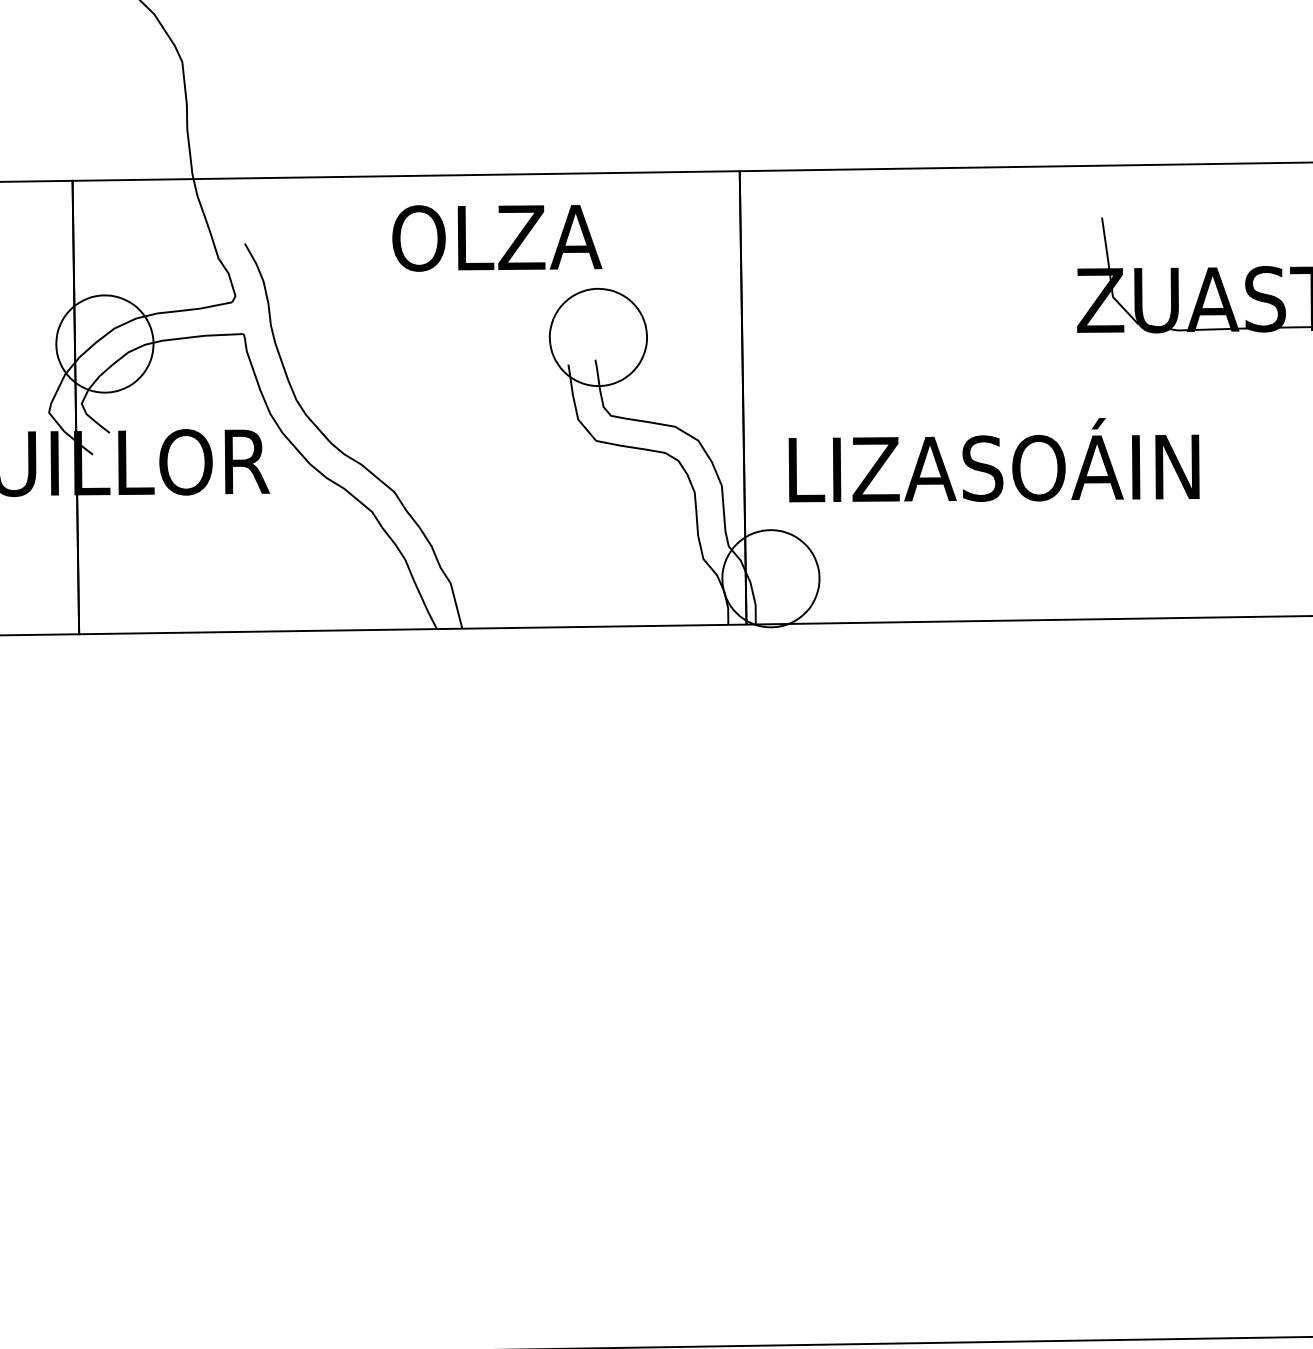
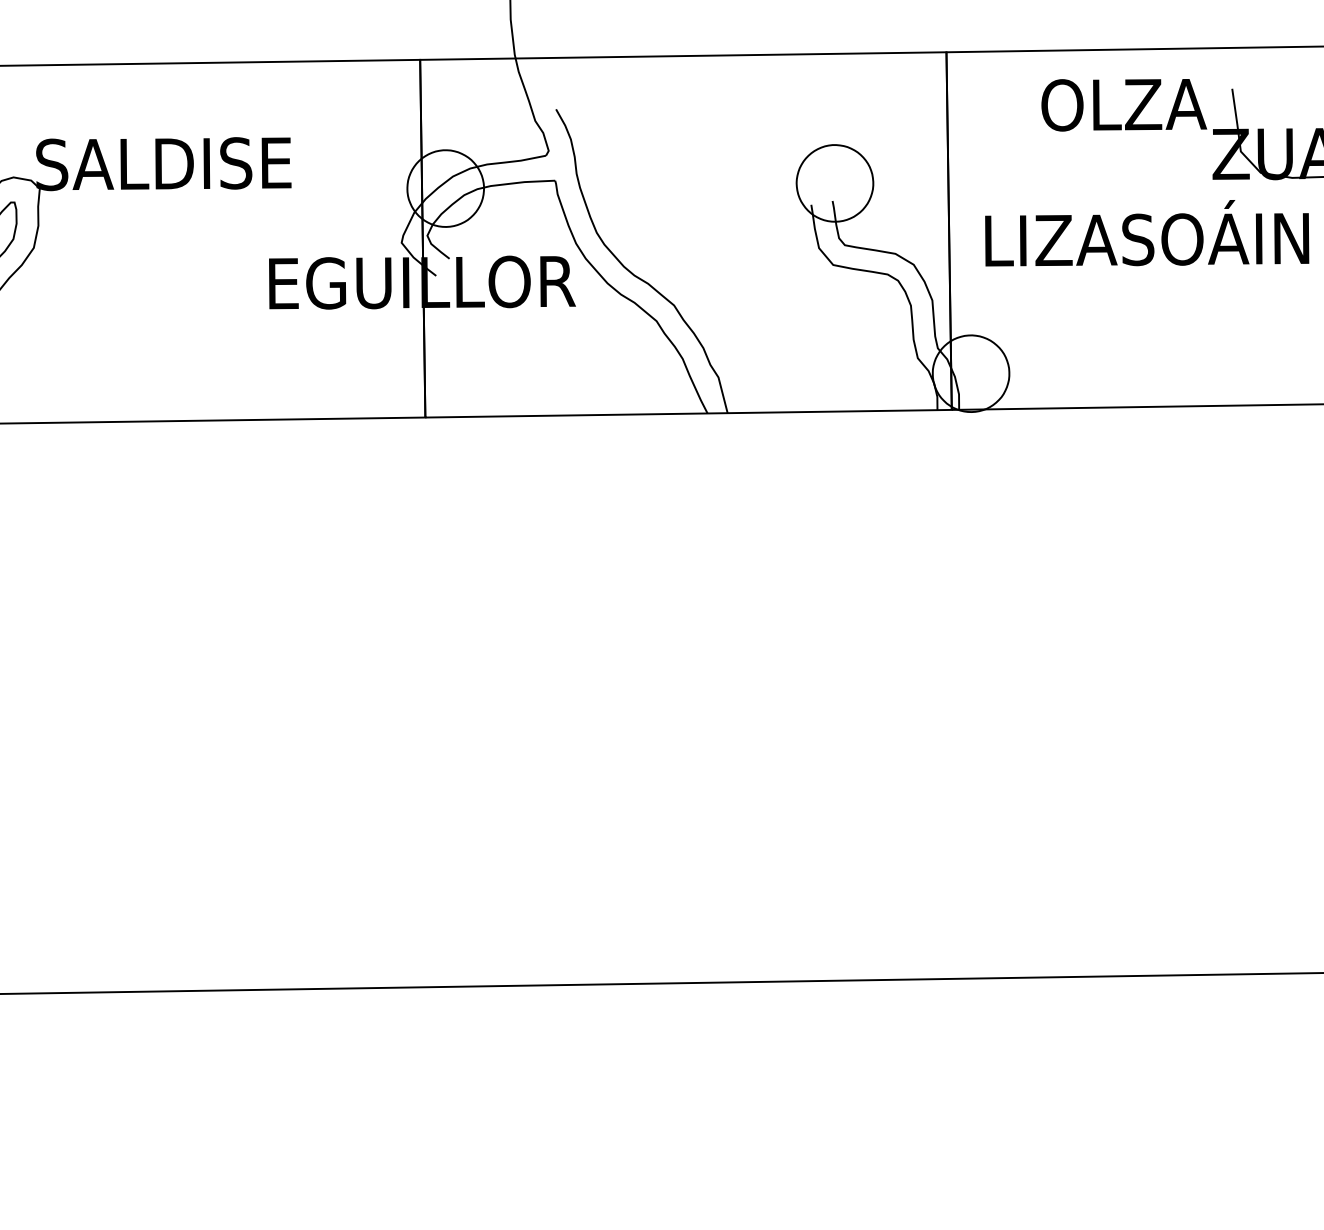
text: (497, 238) -> (1124, 105), moved
text: (994, 460) -> (1147, 233), moved

